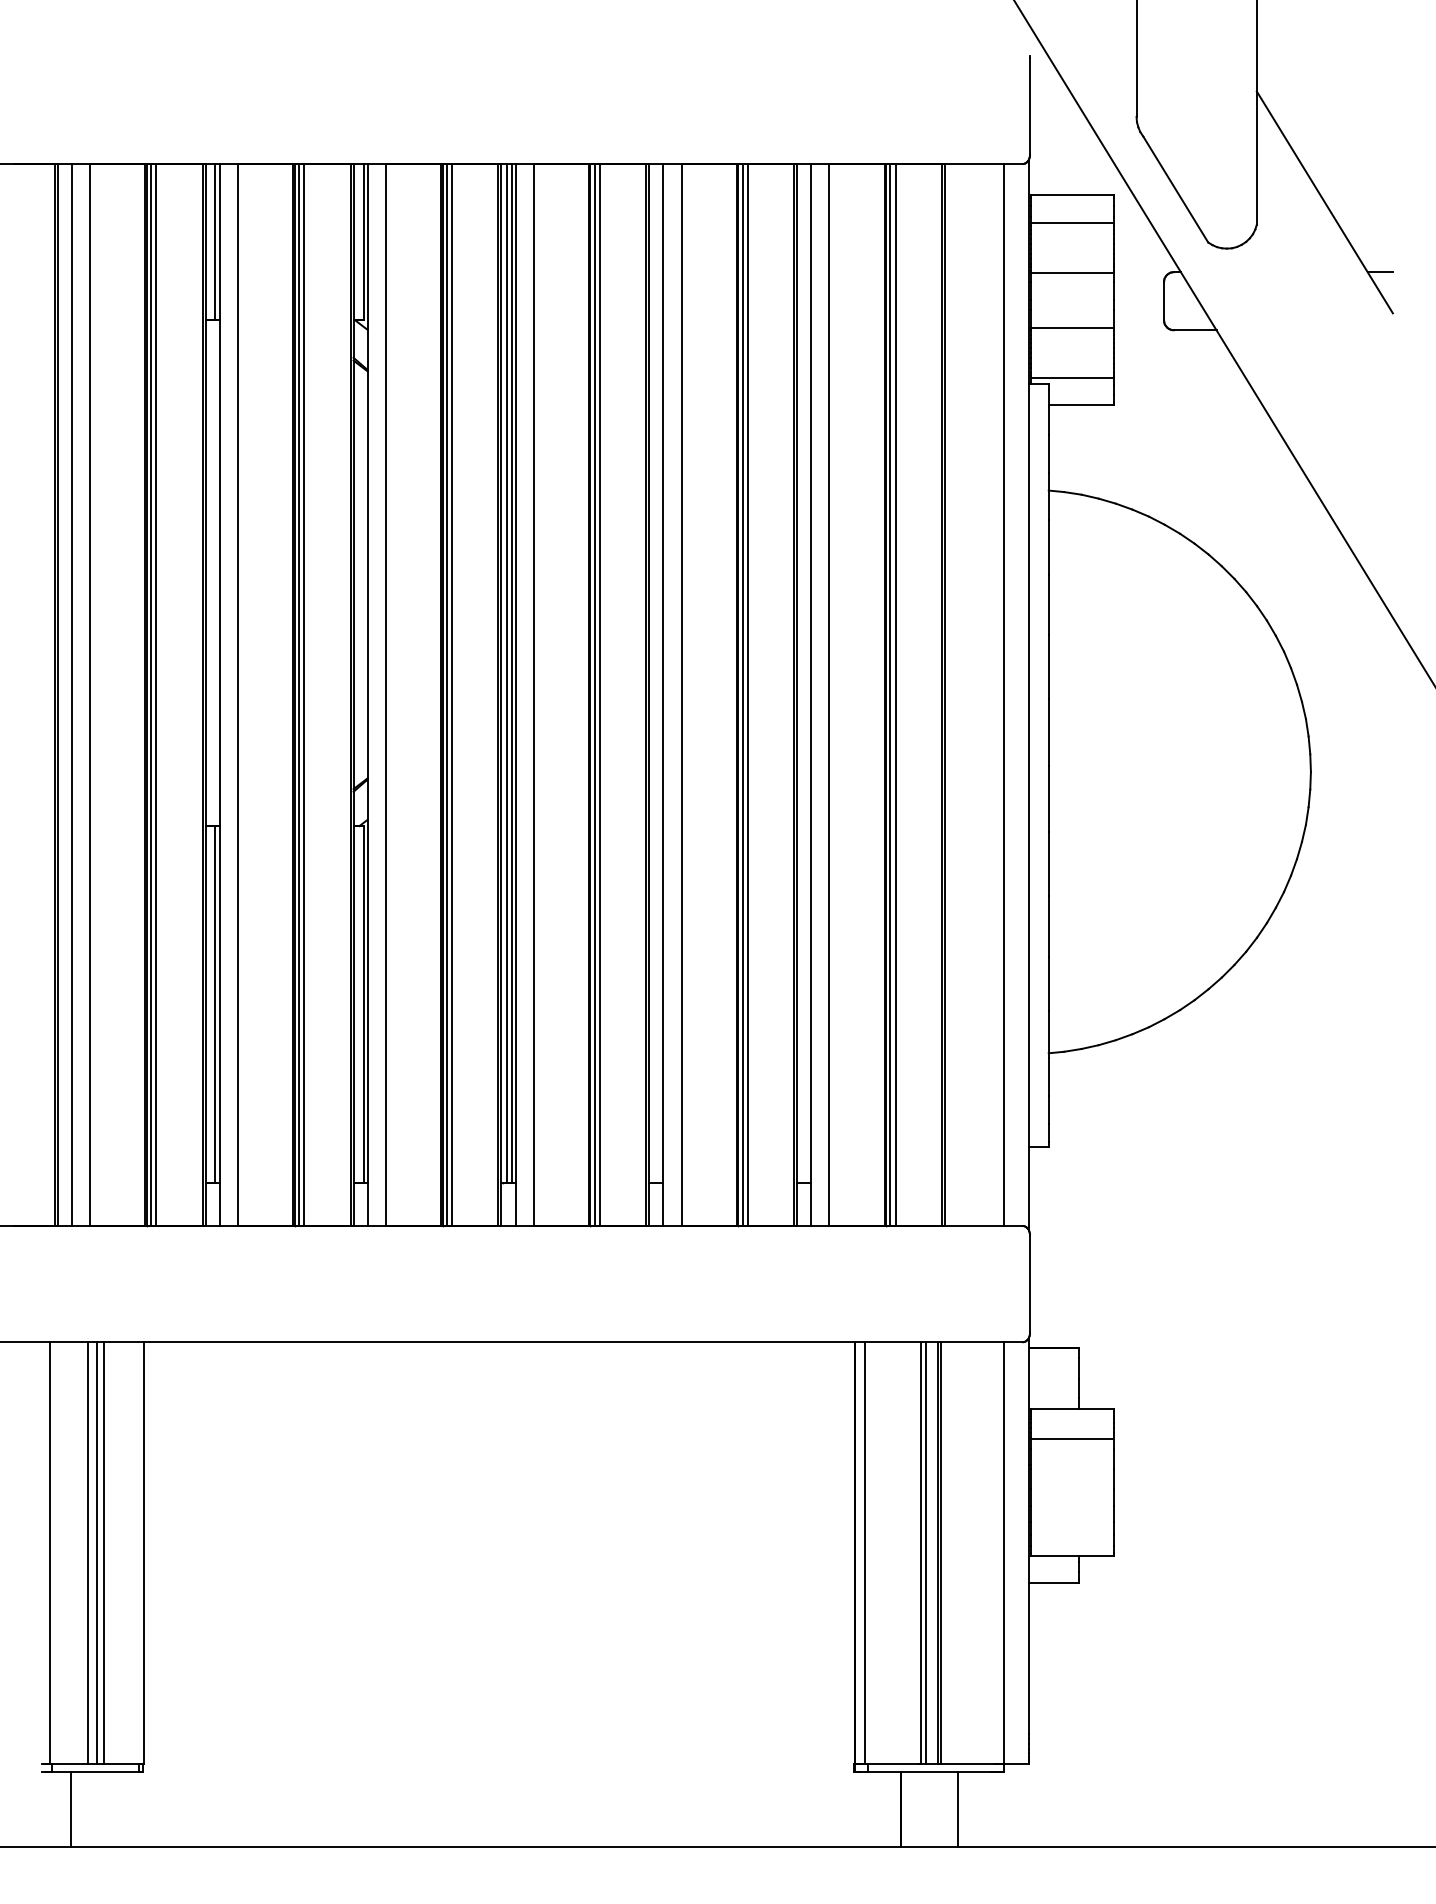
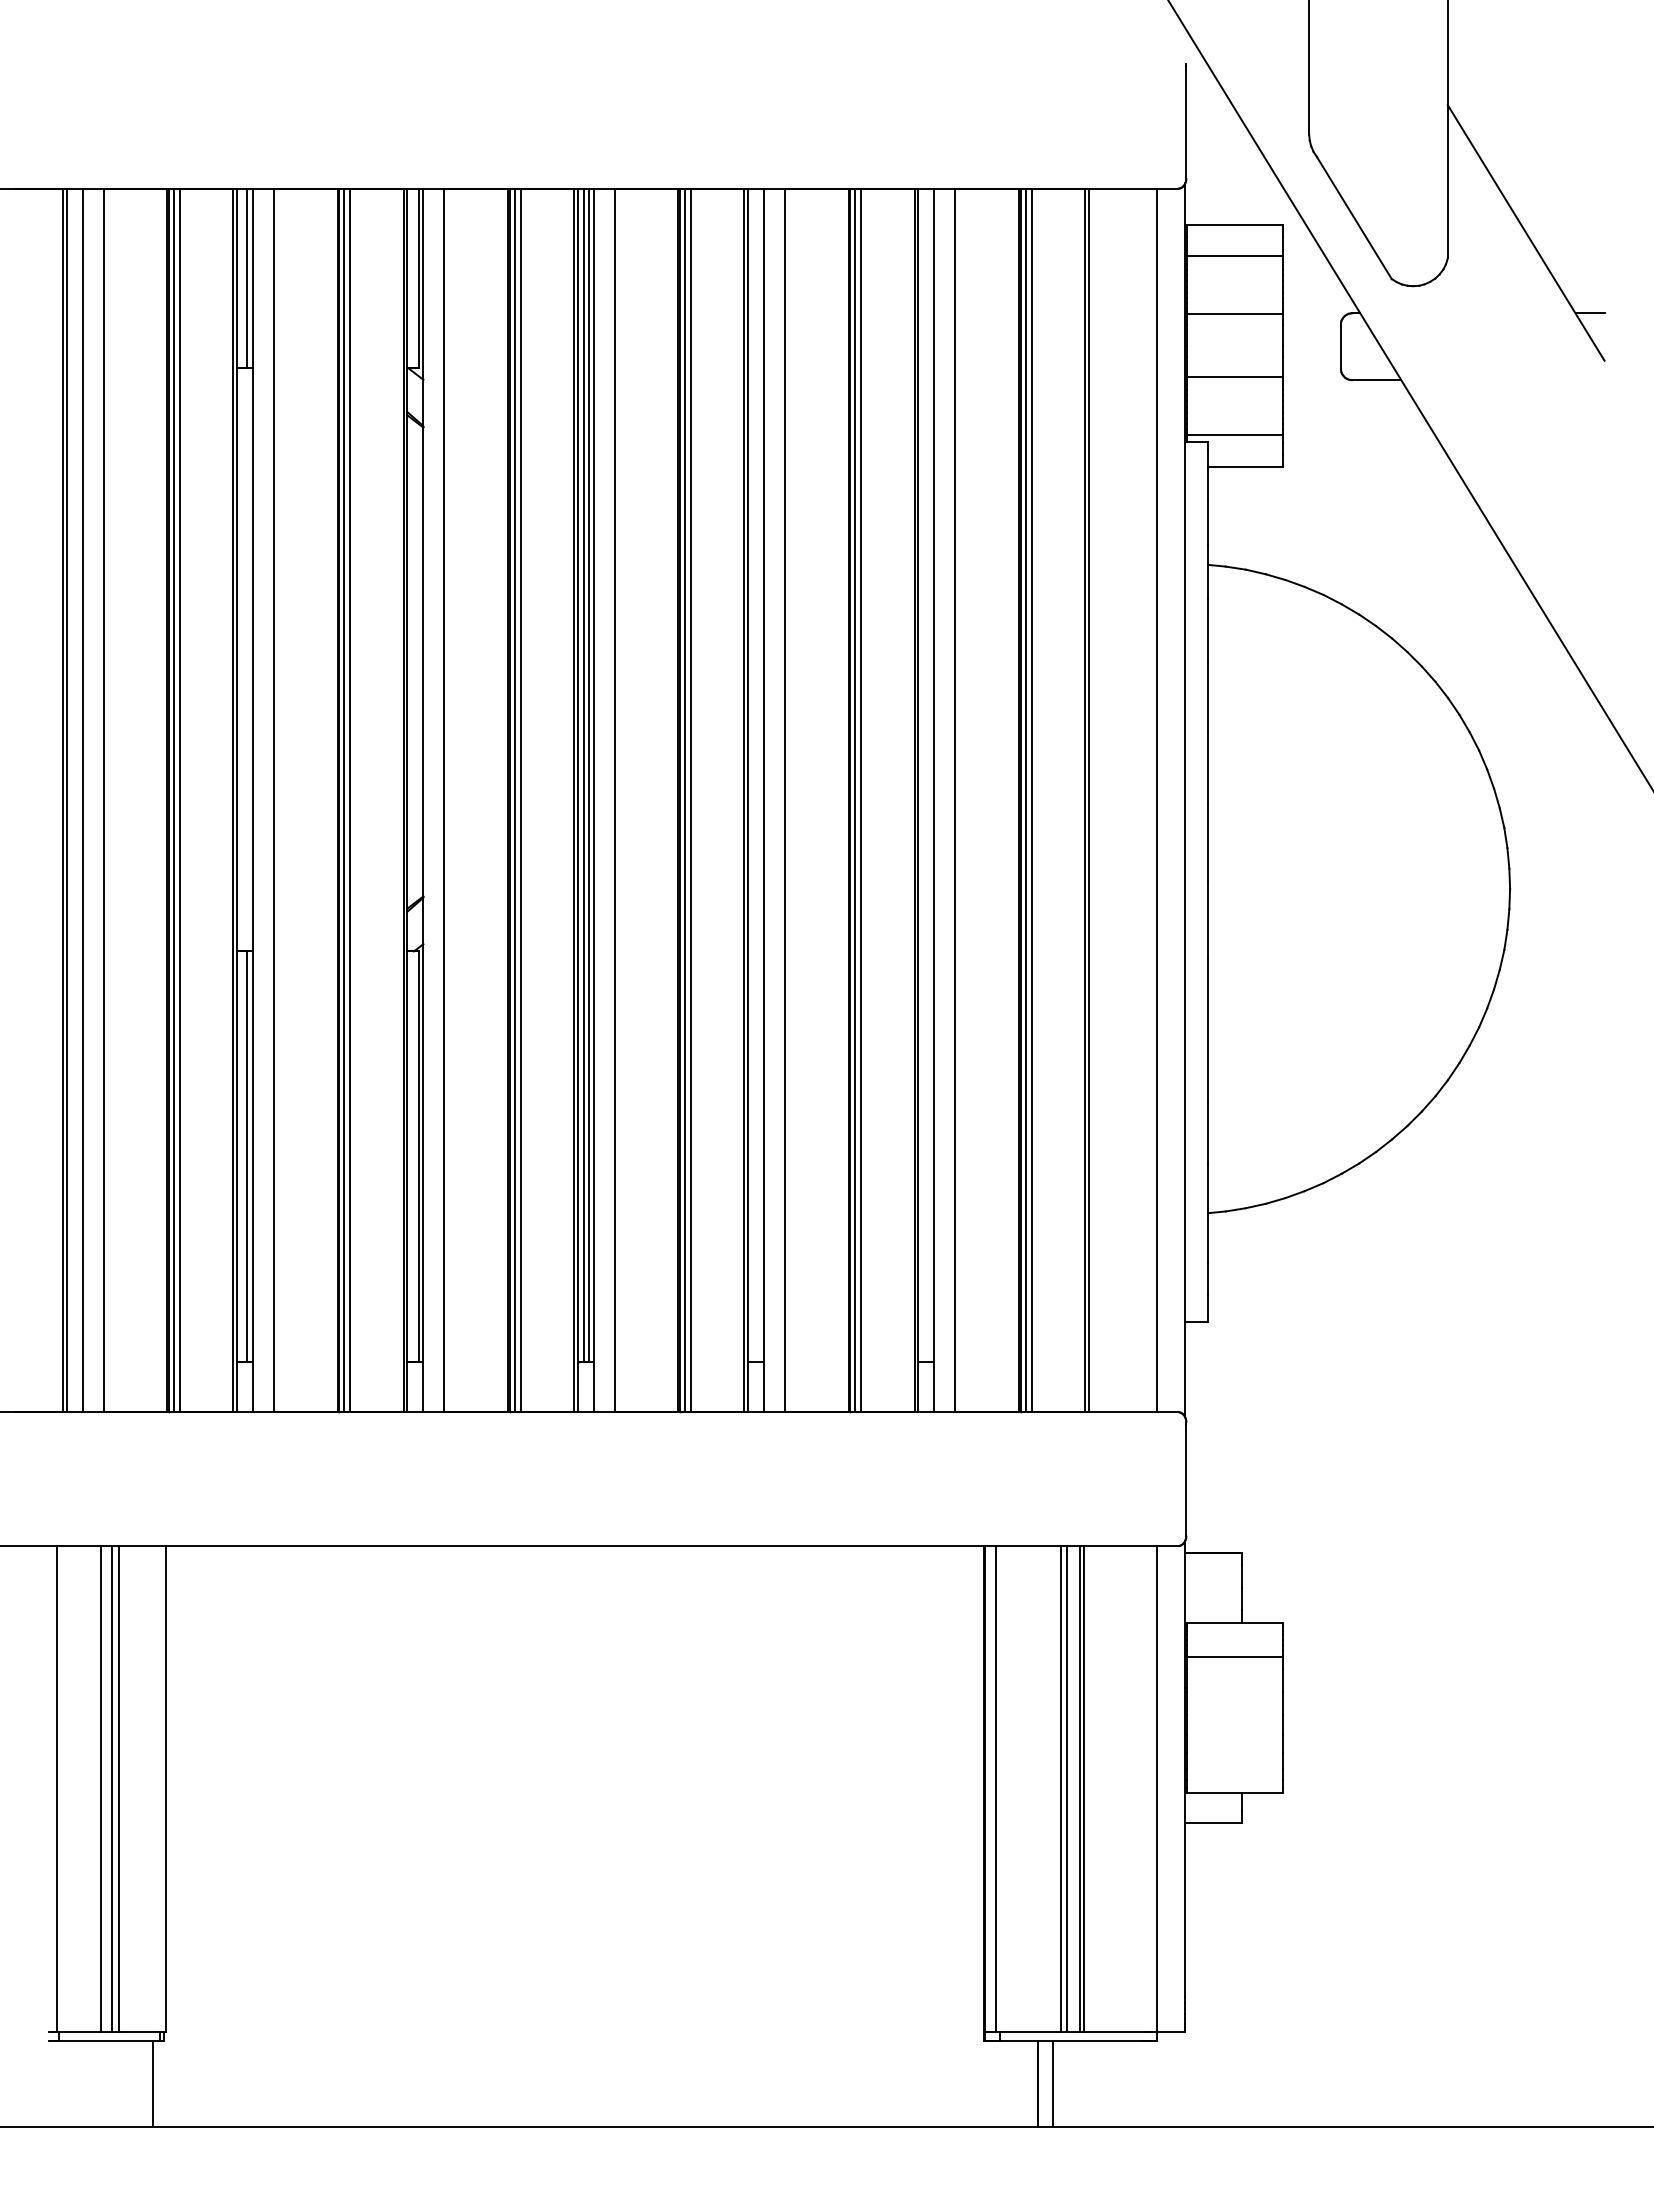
line: (70, 1809) -> (153, 2084), moved
line: (958, 1809) -> (1053, 2084), moved

